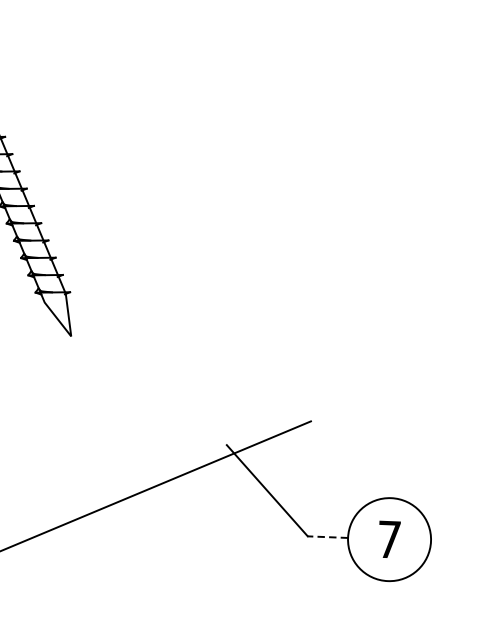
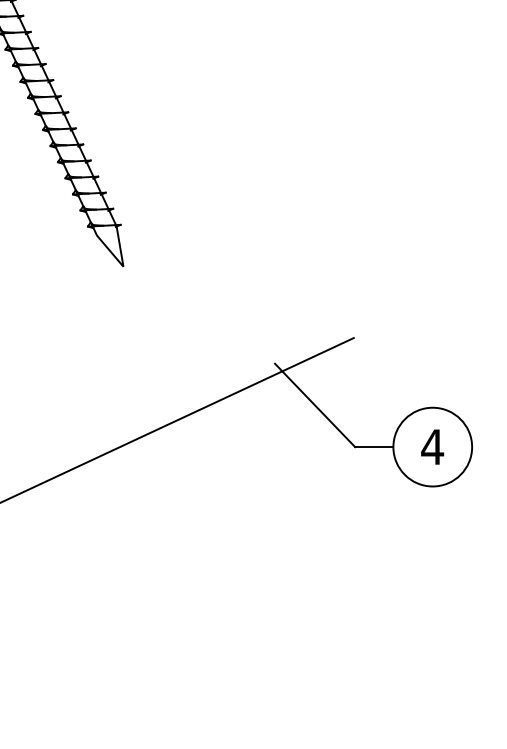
line: (327, 537) -> (373, 447), dashed -> solid
text: (389, 538) -> (432, 446), 7 -> 4

